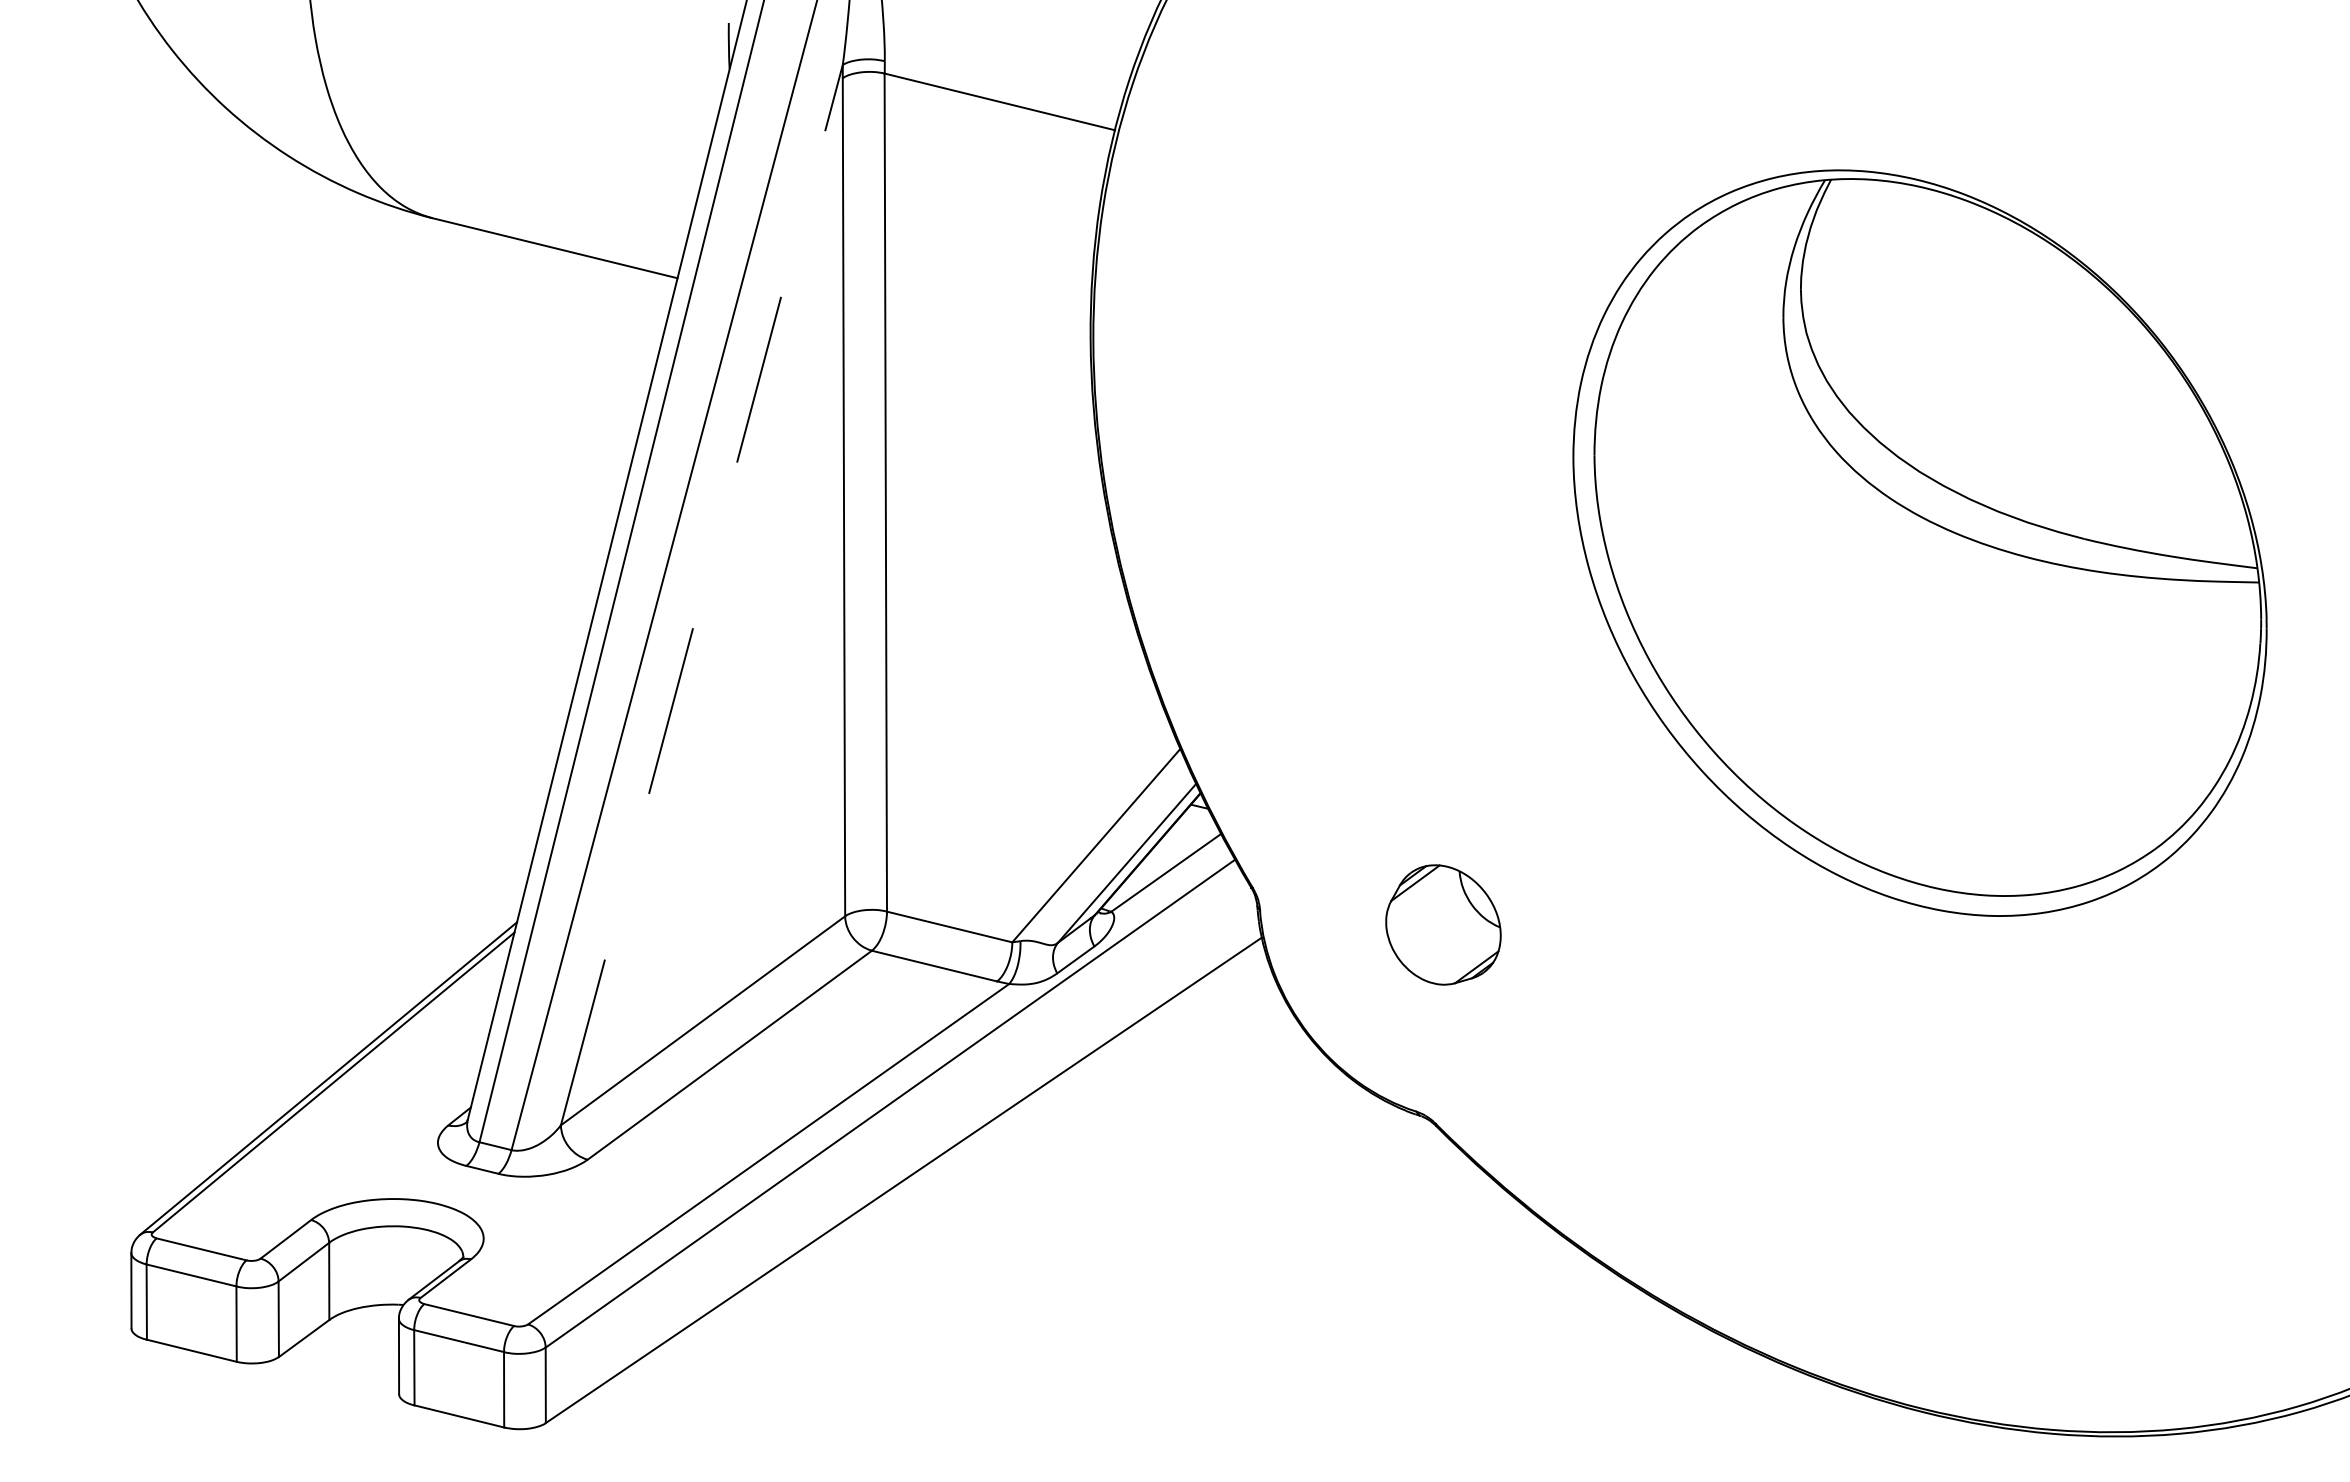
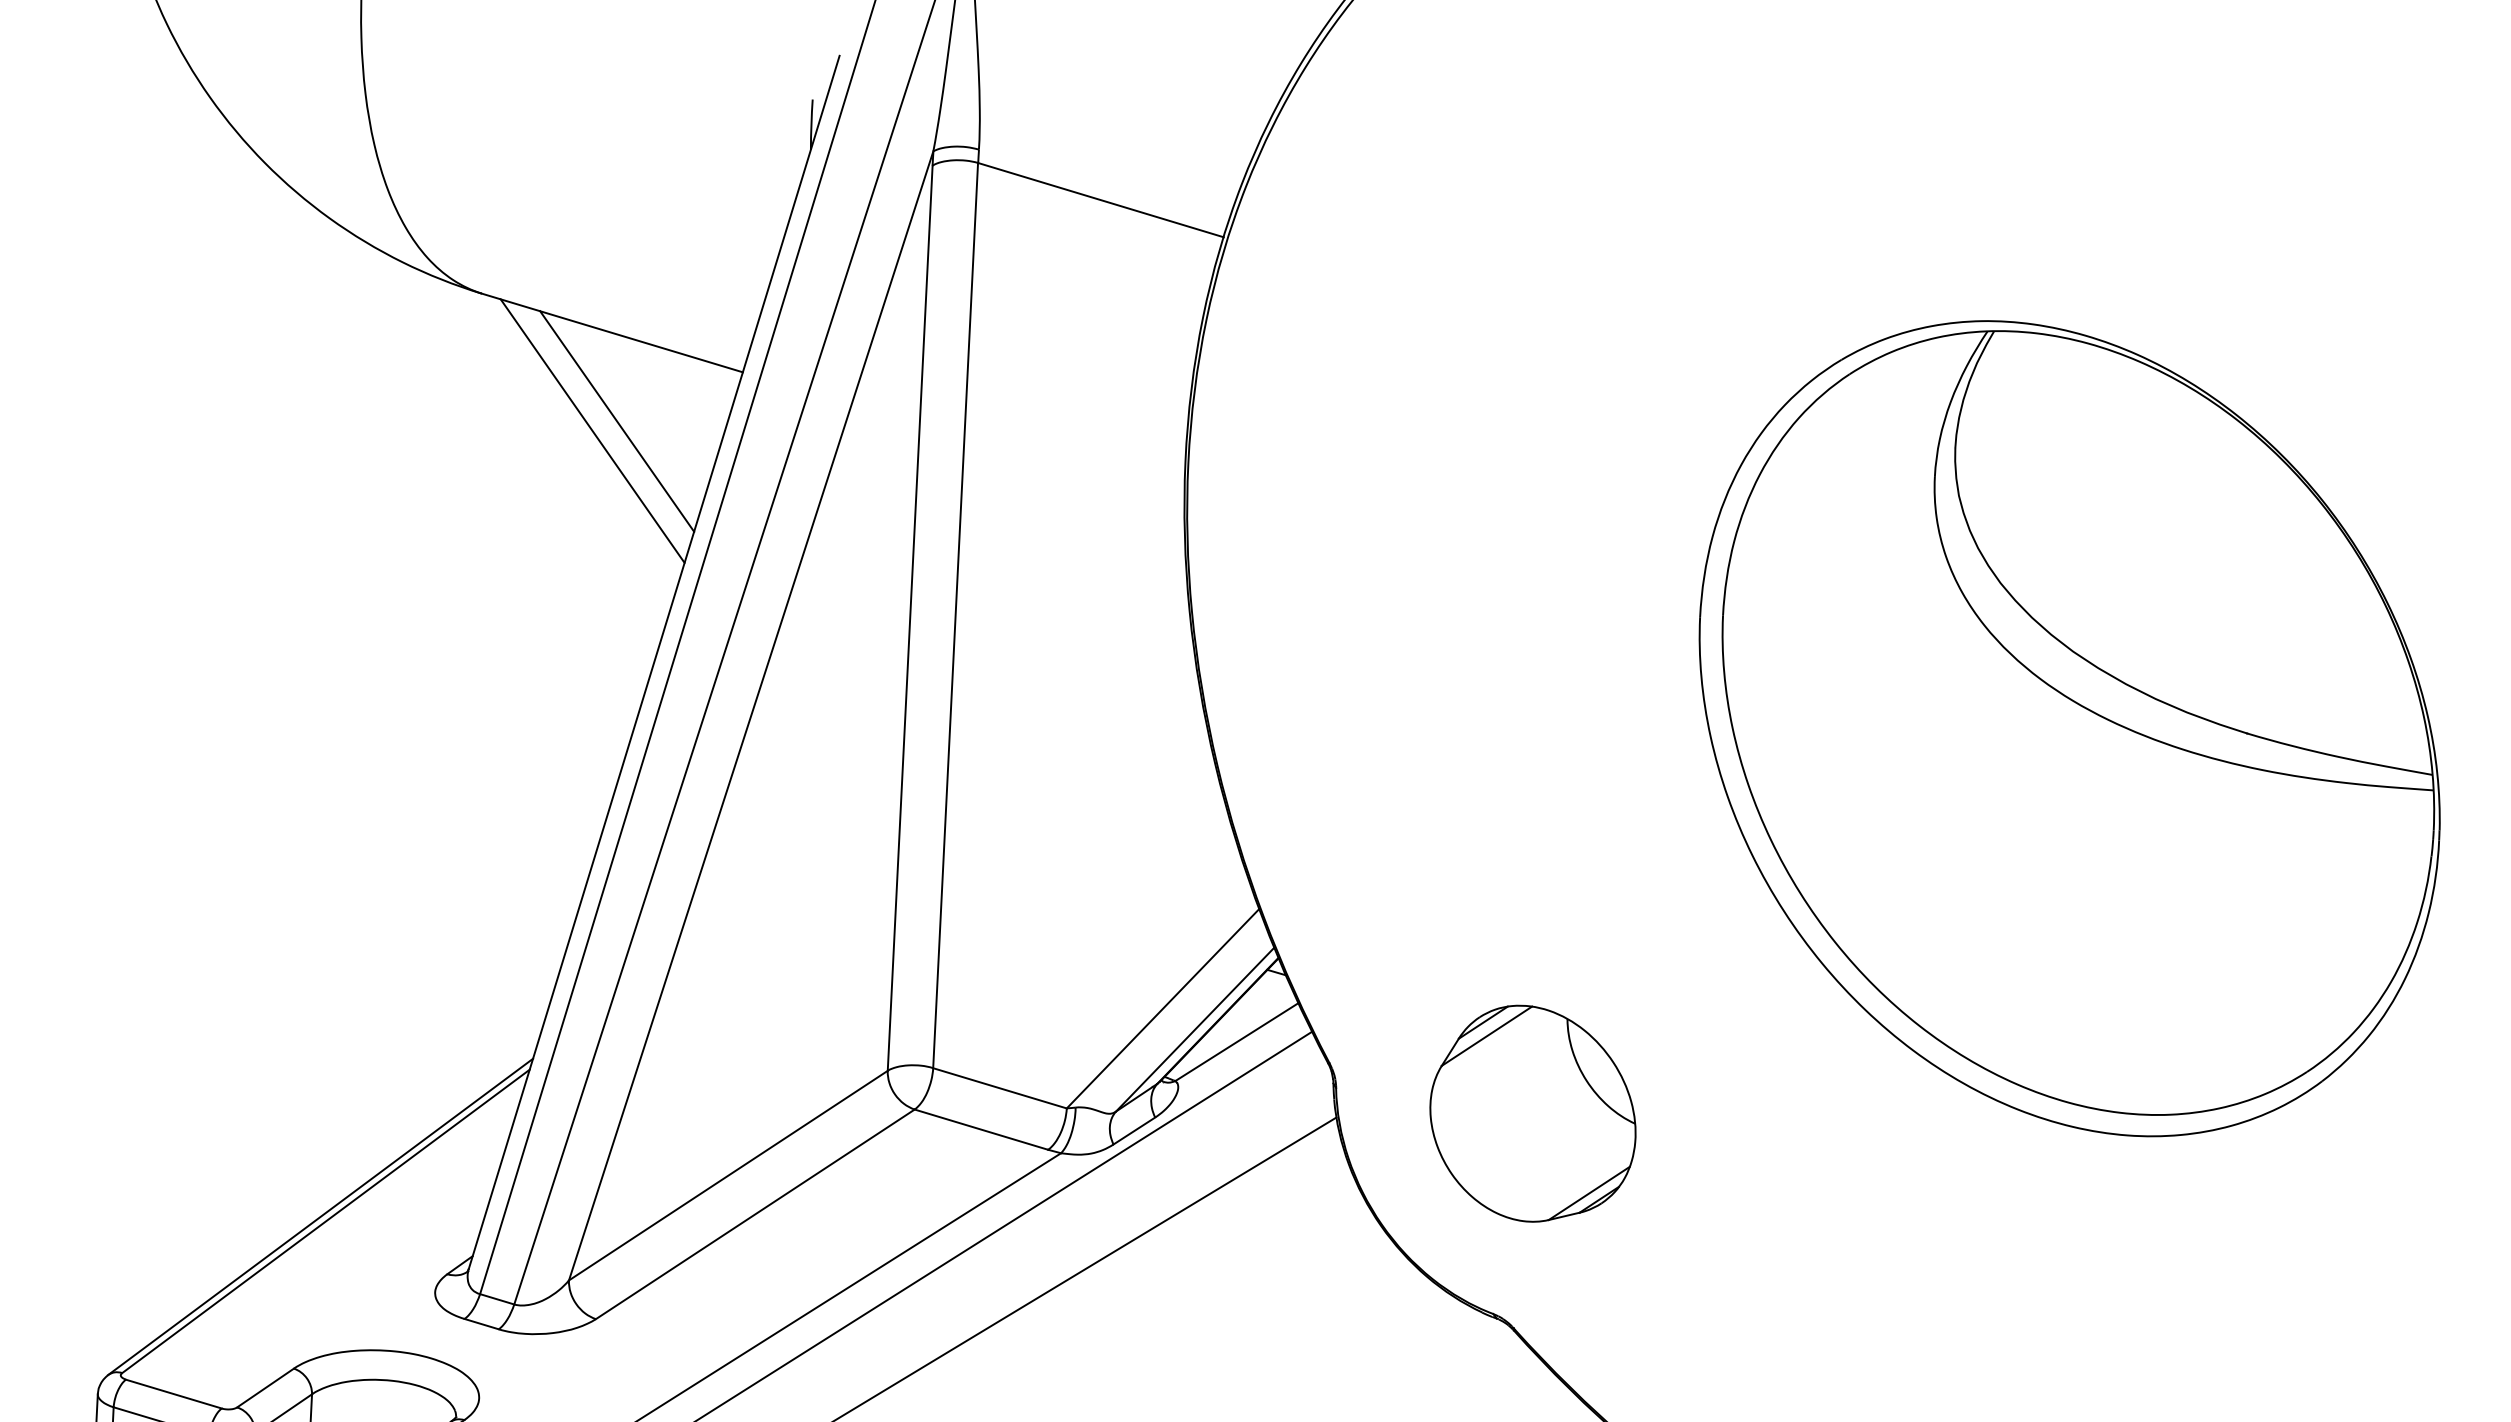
line: (563, 329) -> (616, 421), added
line: (541, 339) -> (592, 430), added
line: (701, 595) -> (750, 716), dashed -> solid
part: (1443, 924) -> (1533, 1113), size x1.67

